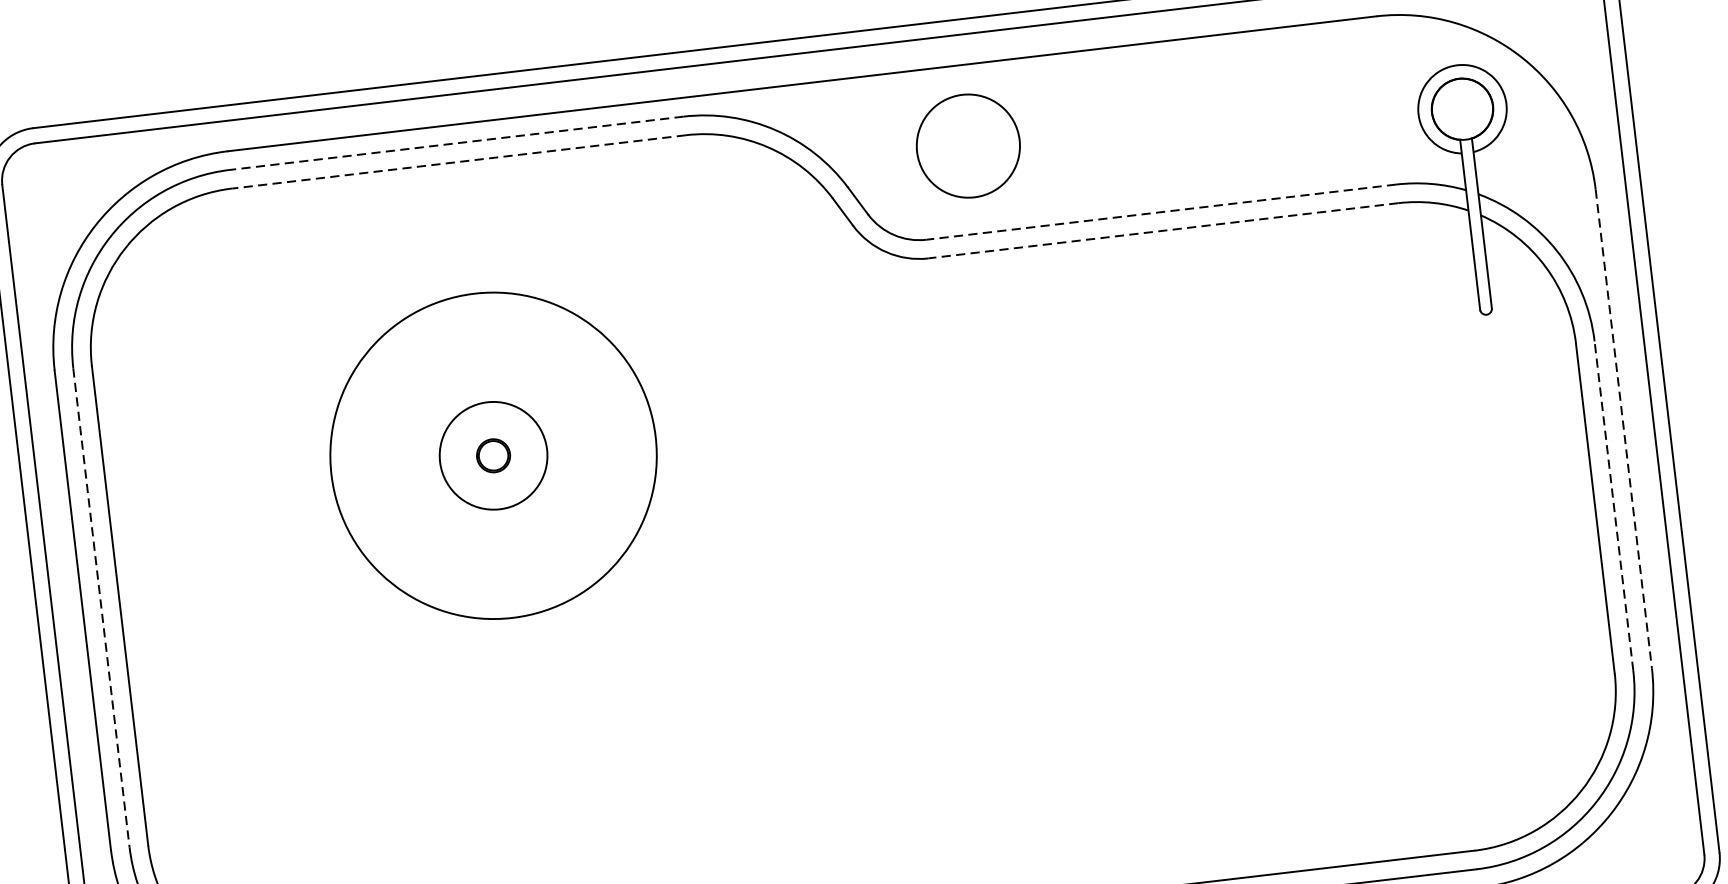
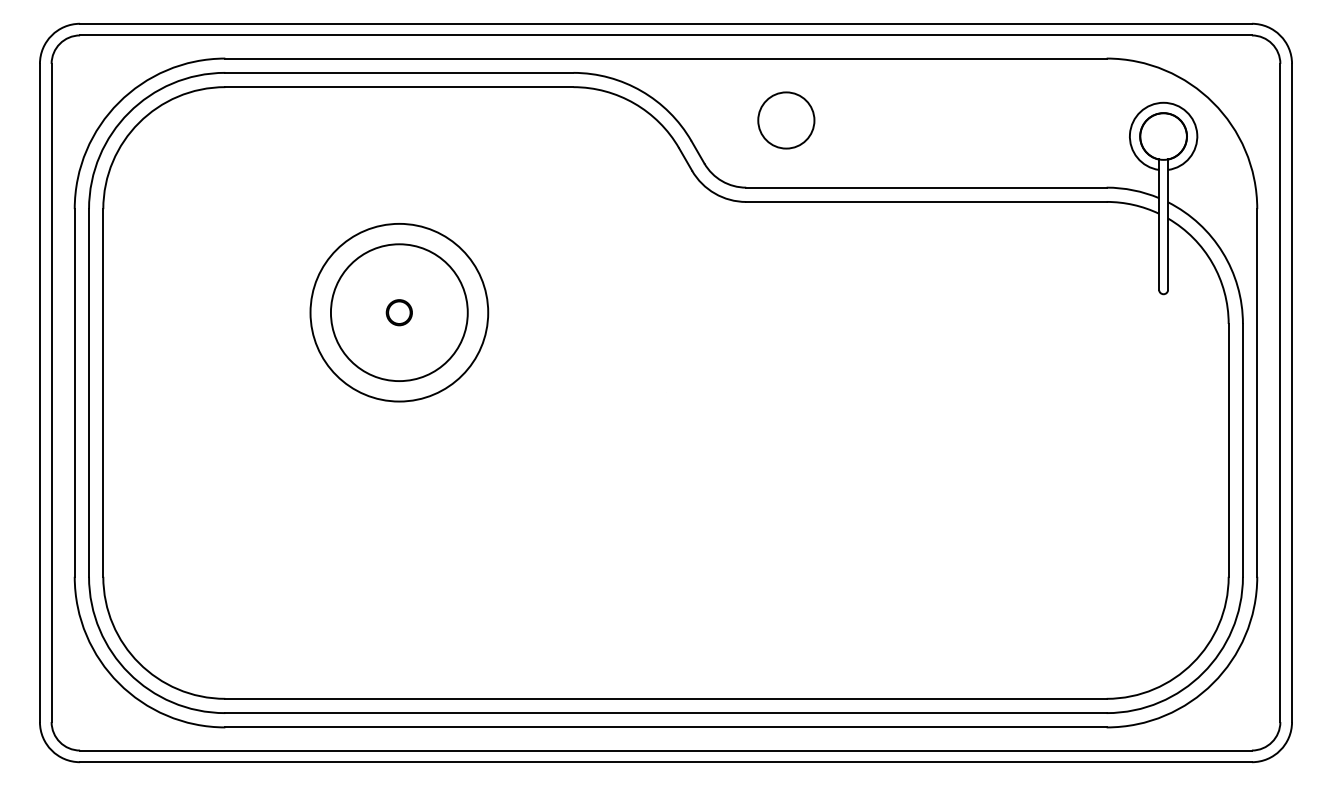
line: (455, 142) -> (398, 72), dashed -> solid
circle: (968, 146) -> (786, 120), size x0.71
line: (457, 162) -> (398, 87), dashed -> solid
line: (1160, 212) -> (925, 187), dashed -> solid
line: (1162, 230) -> (925, 201), dashed -> solid
line: (1624, 428) -> (1257, 392), dashed -> solid
circle: (492, 455) -> (398, 312), size x1.67
circle: (493, 455) -> (399, 312), size x0.71
line: (1613, 505) -> (1242, 449), dashed -> solid
line: (101, 607) -> (89, 392), dashed -> solid

